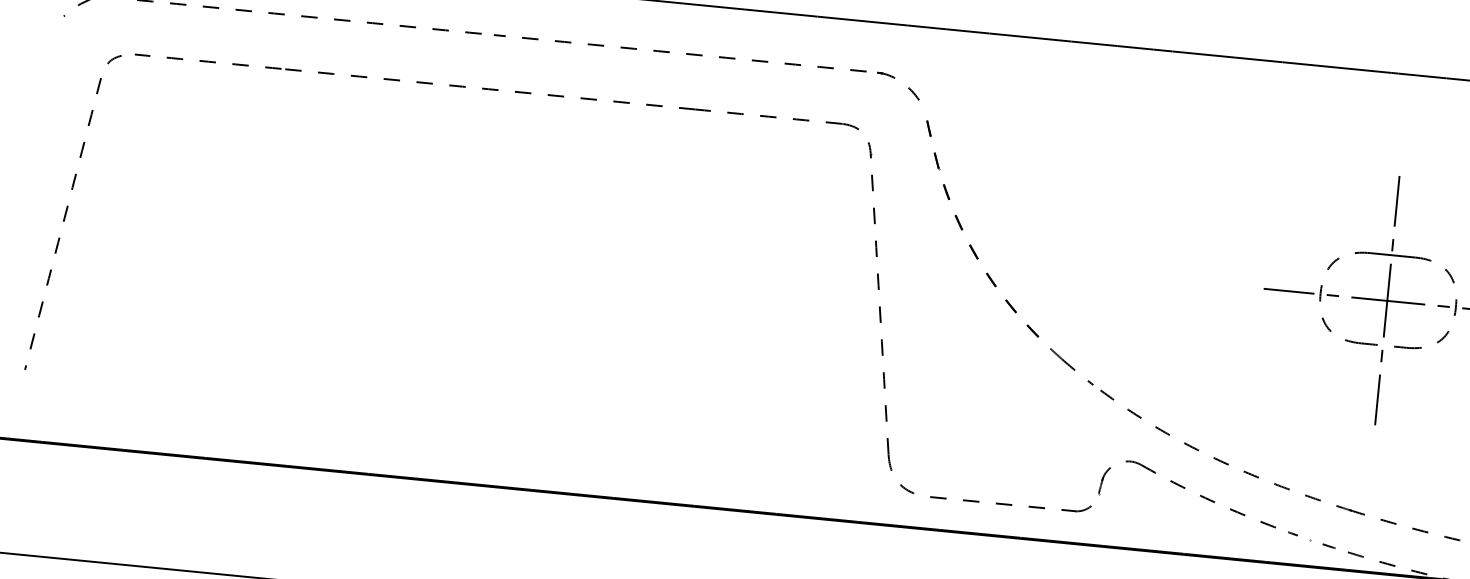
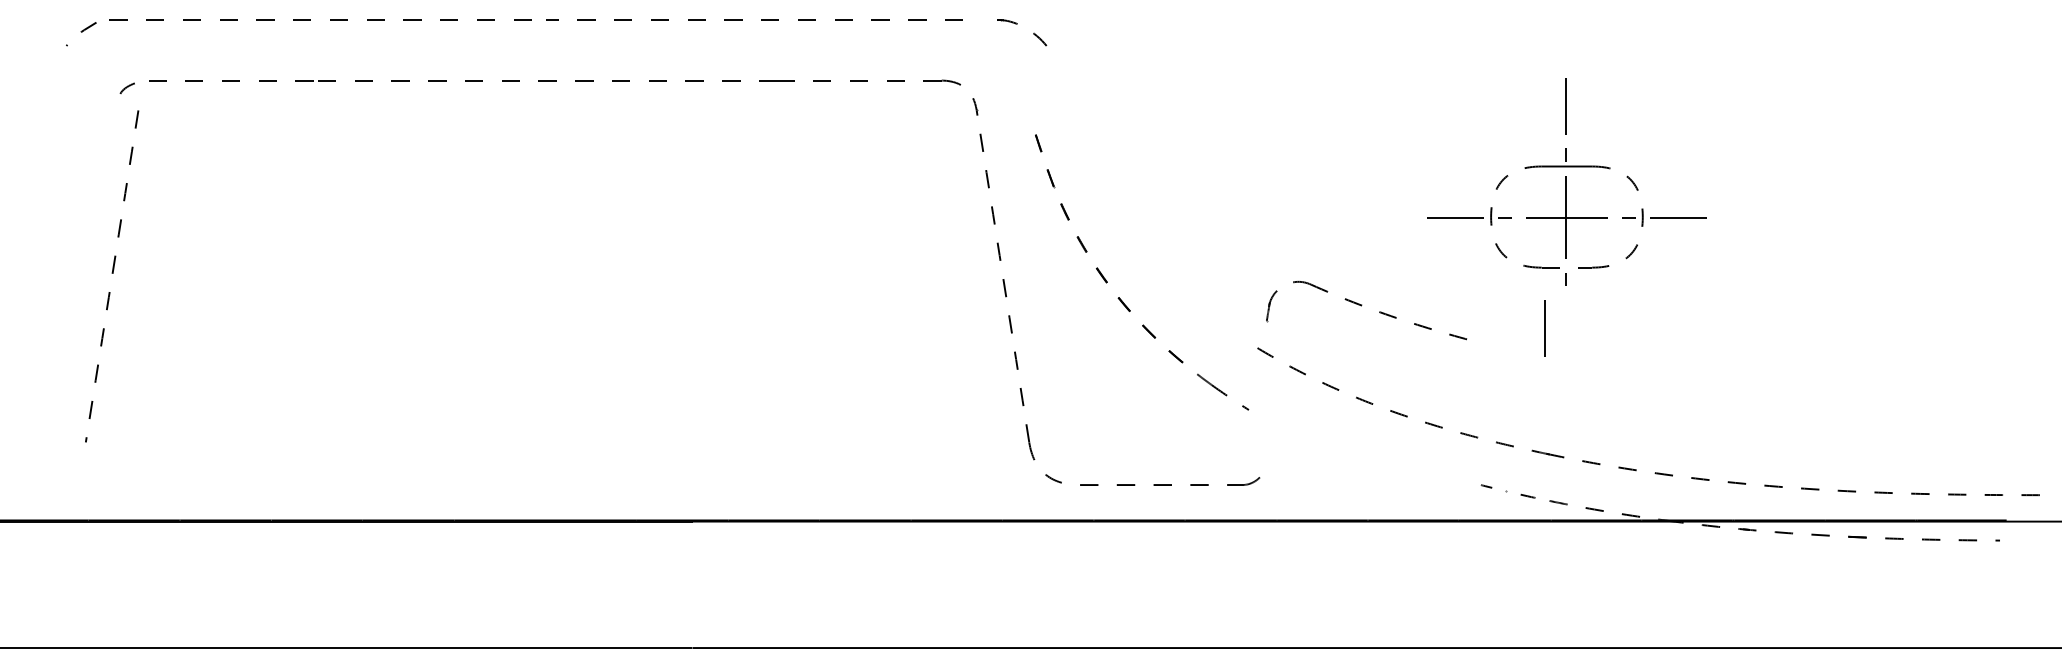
part: (895, 78) -> (1017, 24), moved
part: (63, 224) -> (112, 276), moved
part: (987, 273) -> (1119, 297), moved
line: (1377, 399) -> (1544, 328), moved
part: (1185, 488) -> (1362, 305), moved

